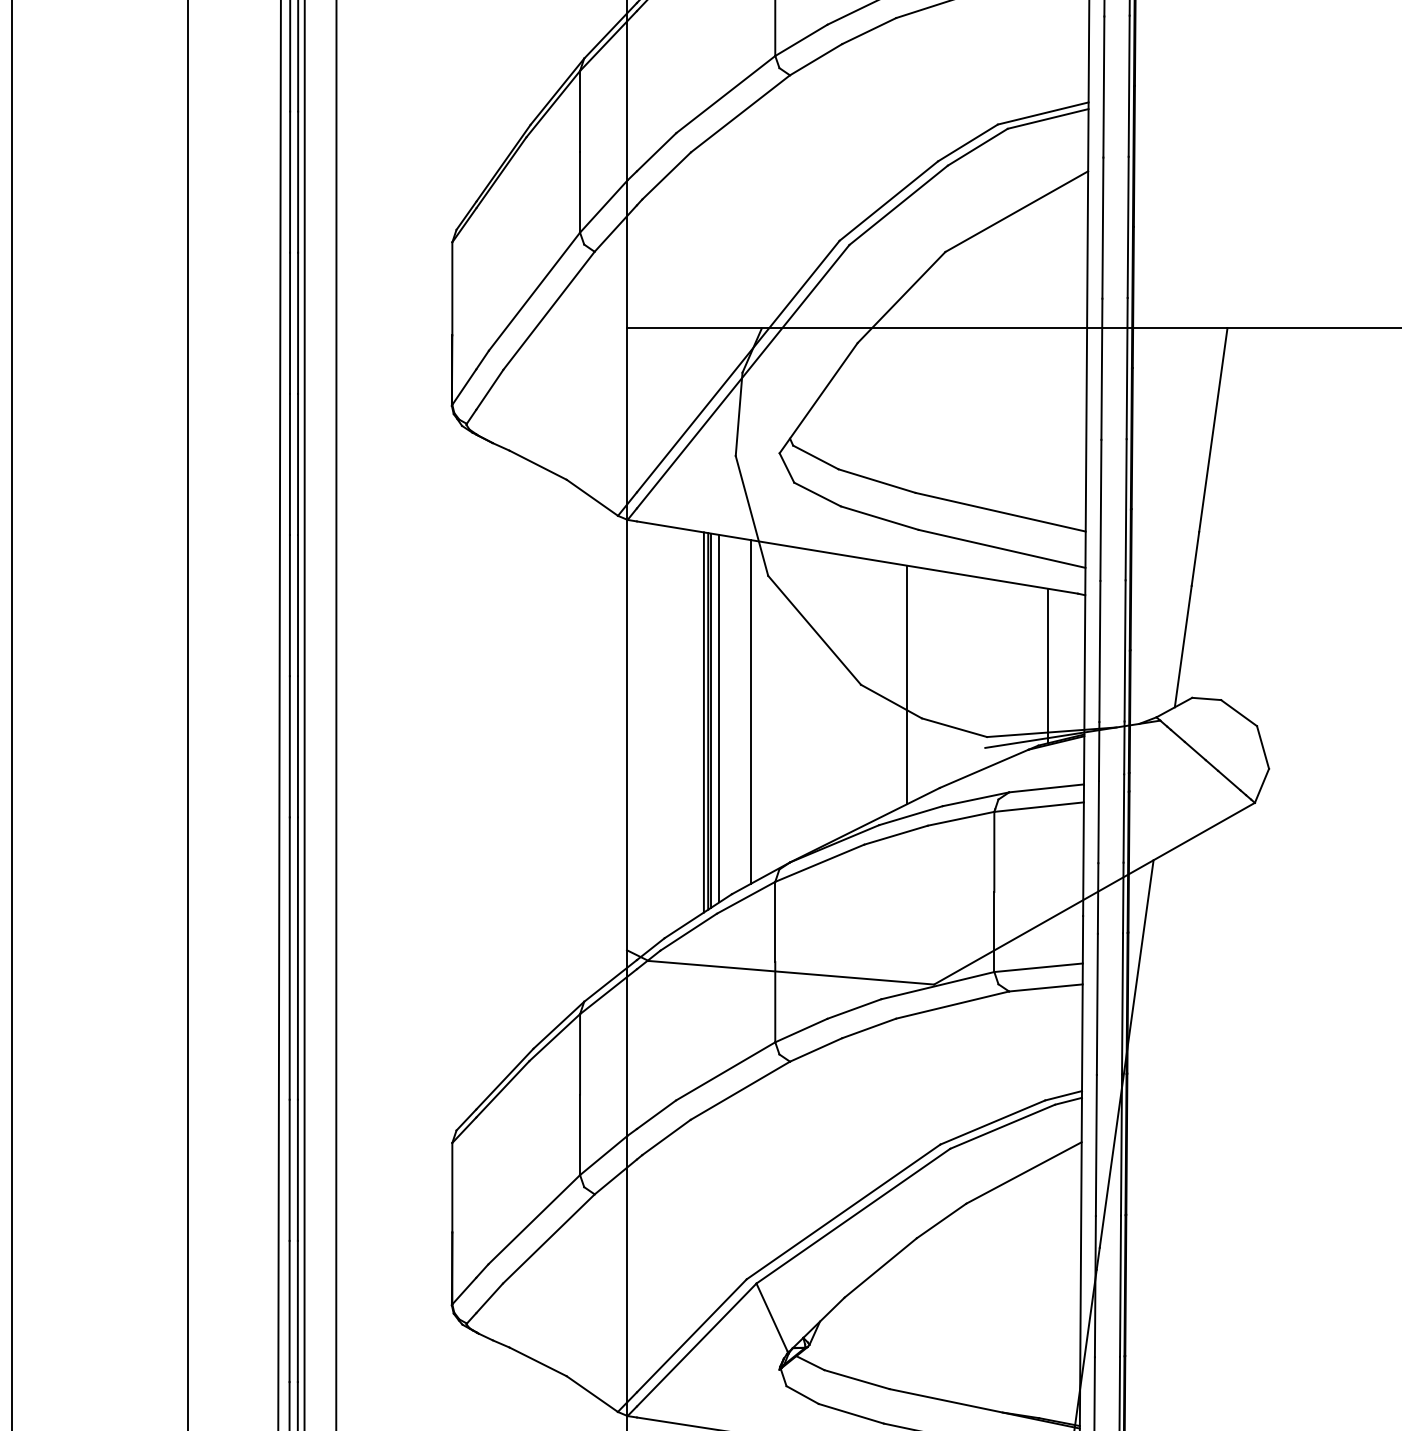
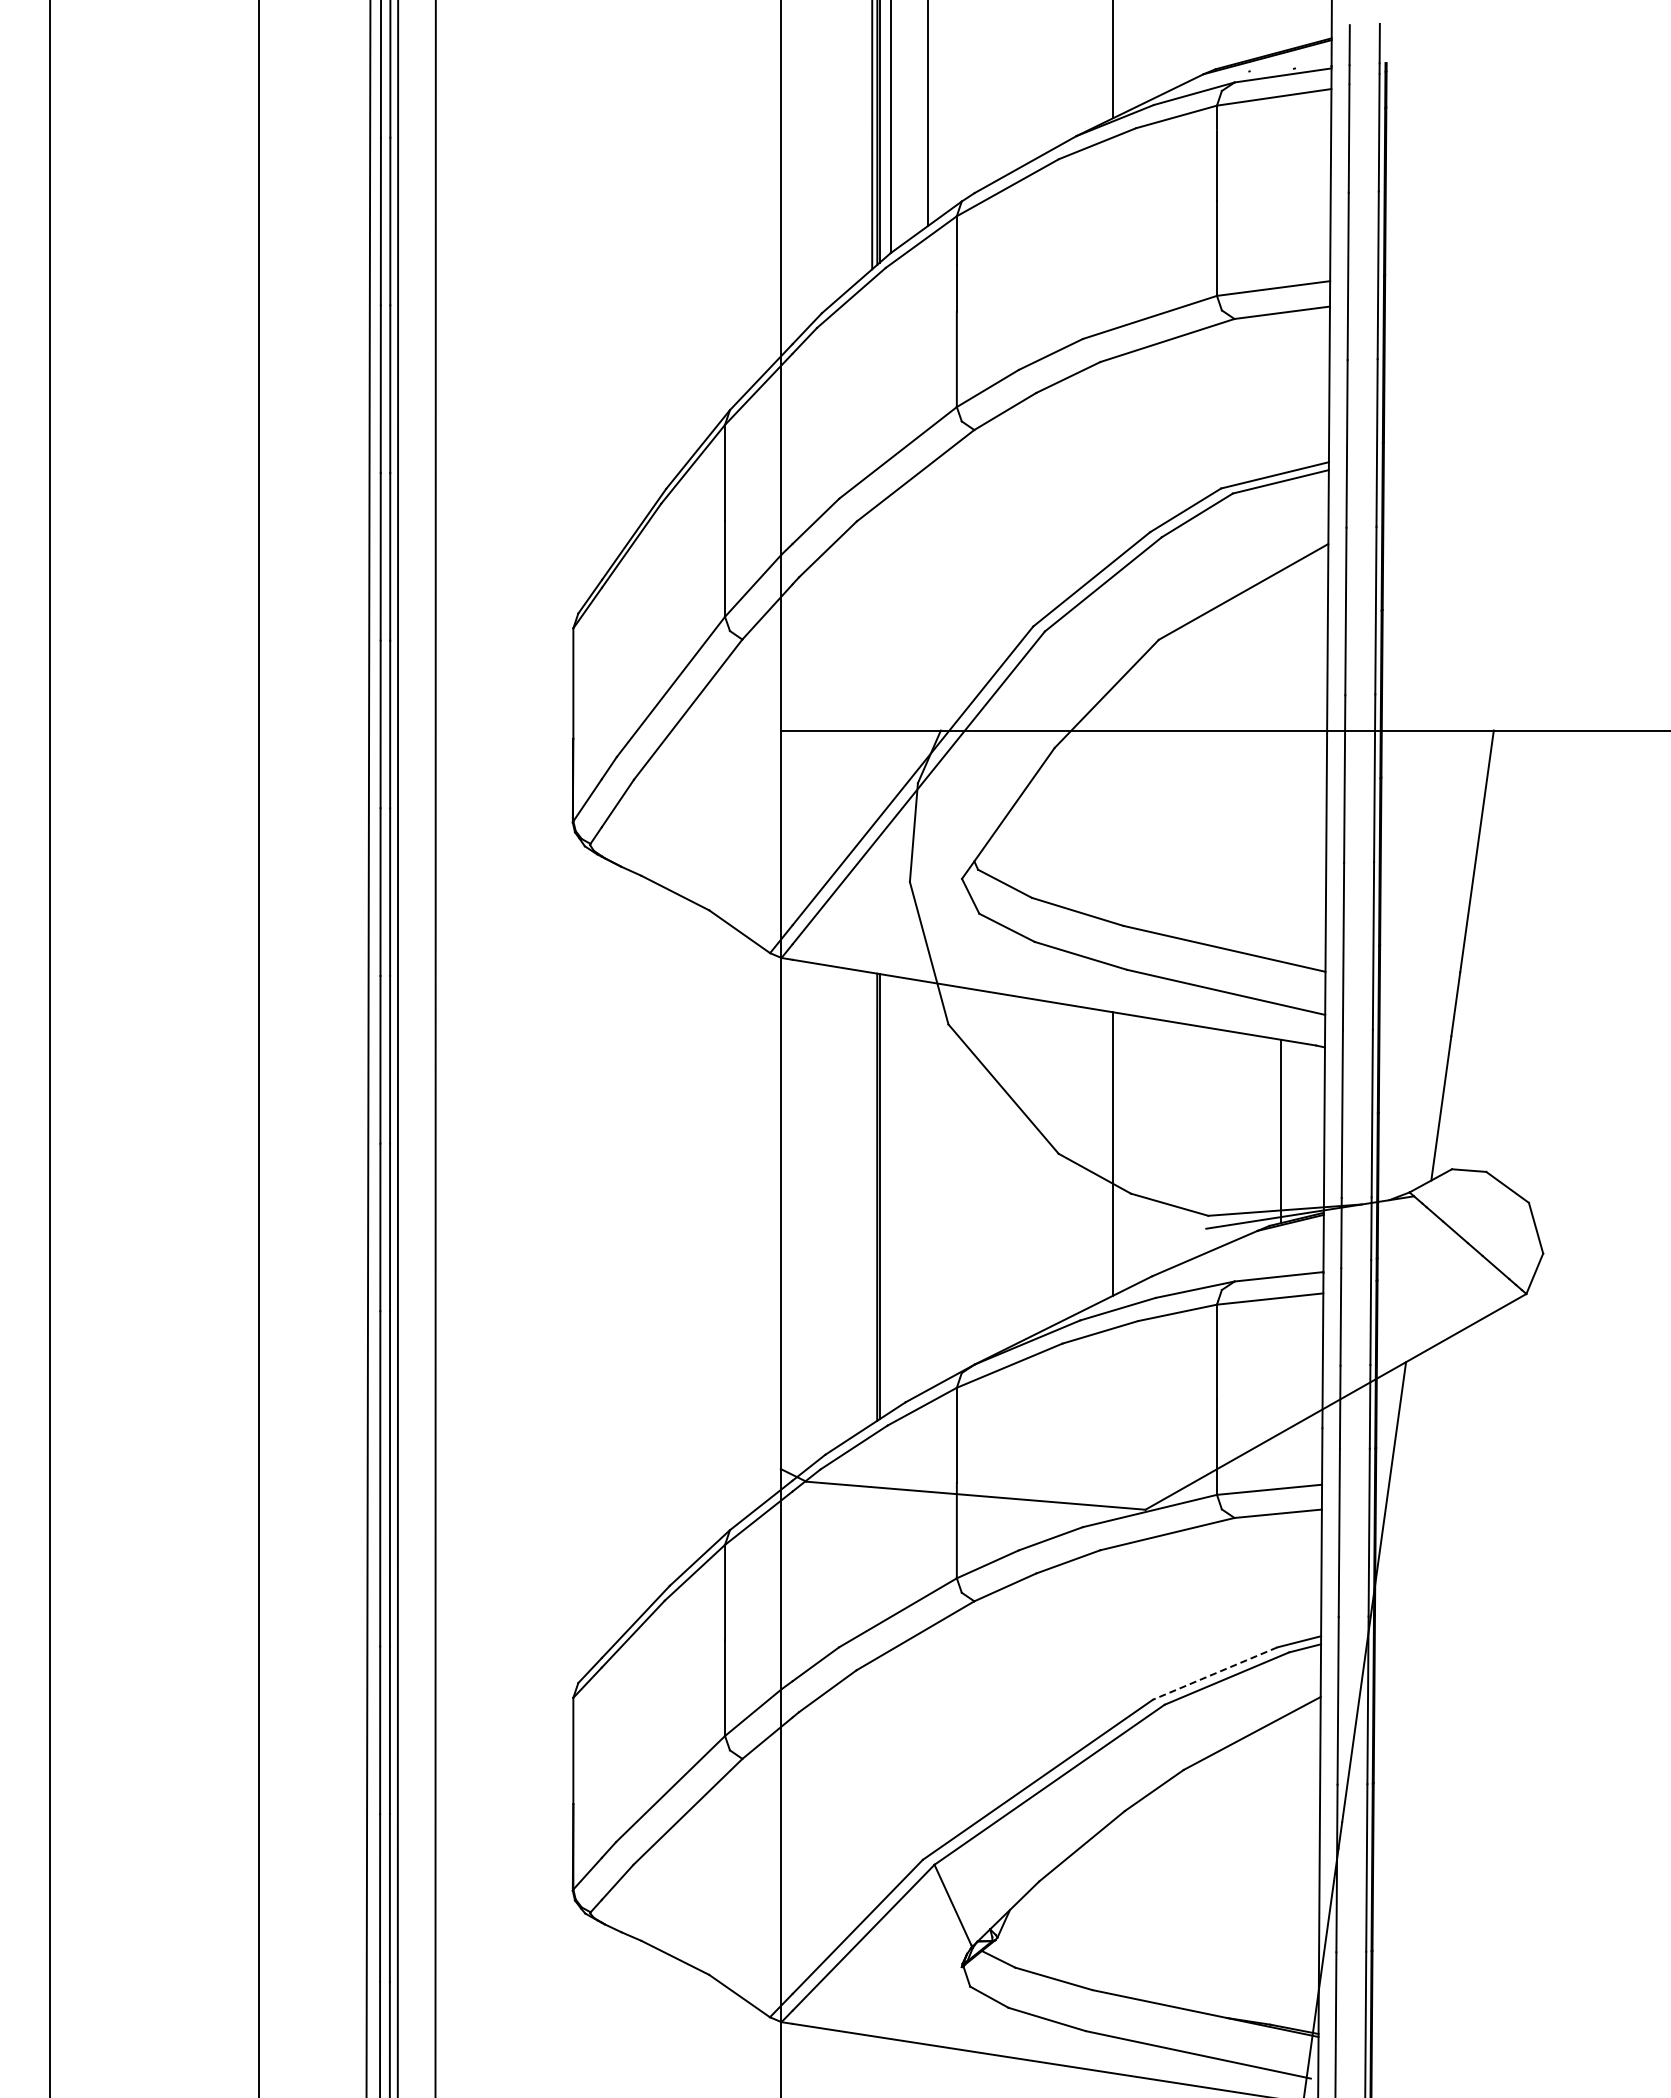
line: (750, 711) -> (927, 1185), removed
line: (719, 718) -> (890, 1193), removed
line: (704, 722) -> (872, 1198), removed
line: (992, 1122) -> (1214, 1673), solid -> dashed

